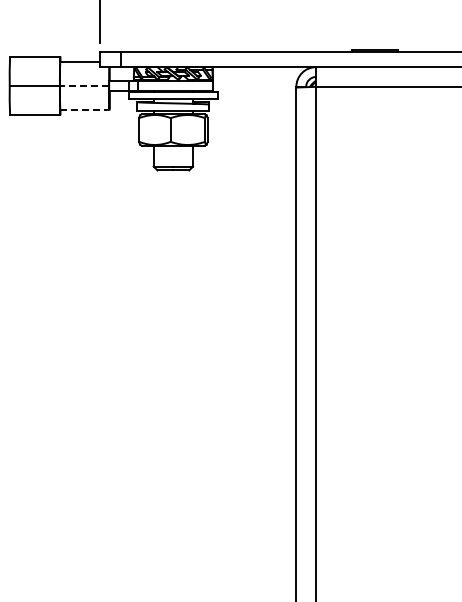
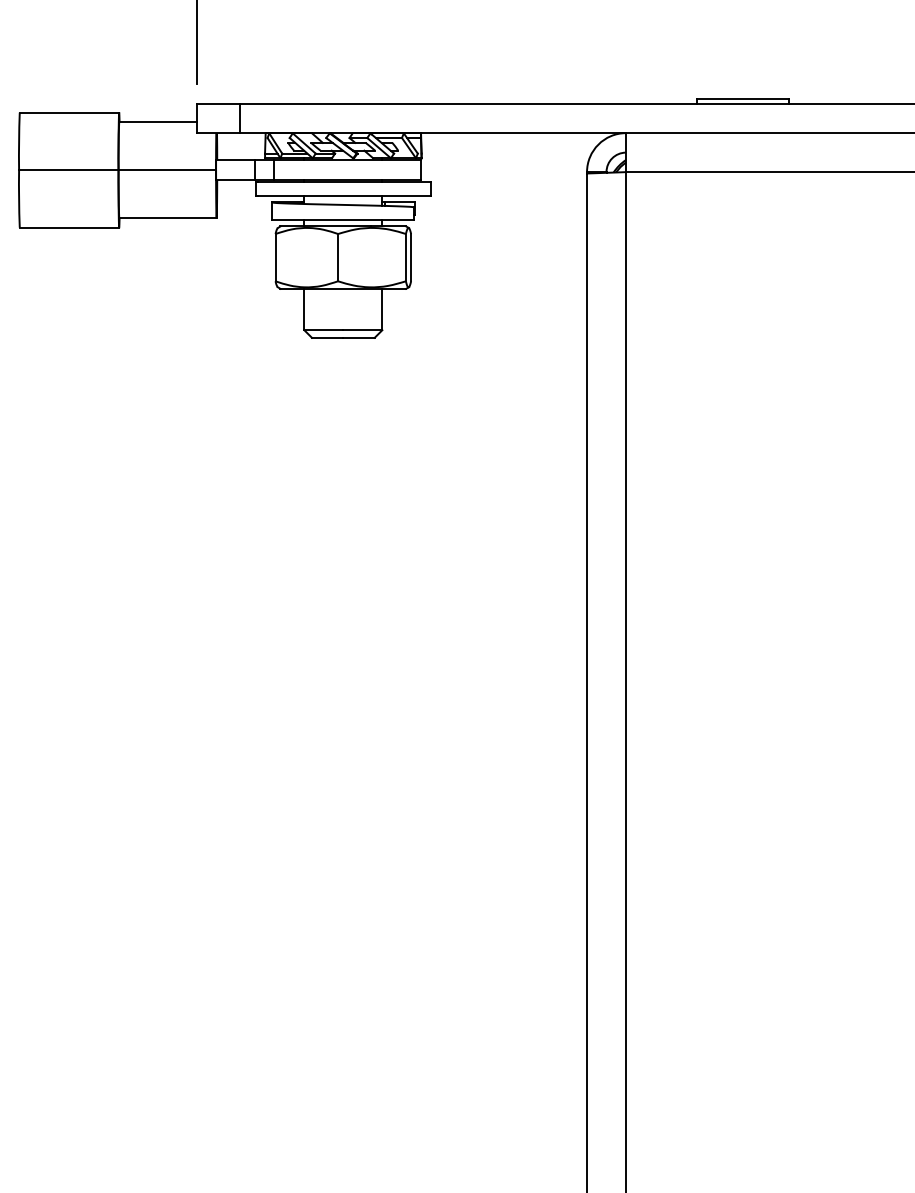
line: (84, 85) -> (167, 169), dashed -> solid
line: (84, 109) -> (167, 217), dashed -> solid

